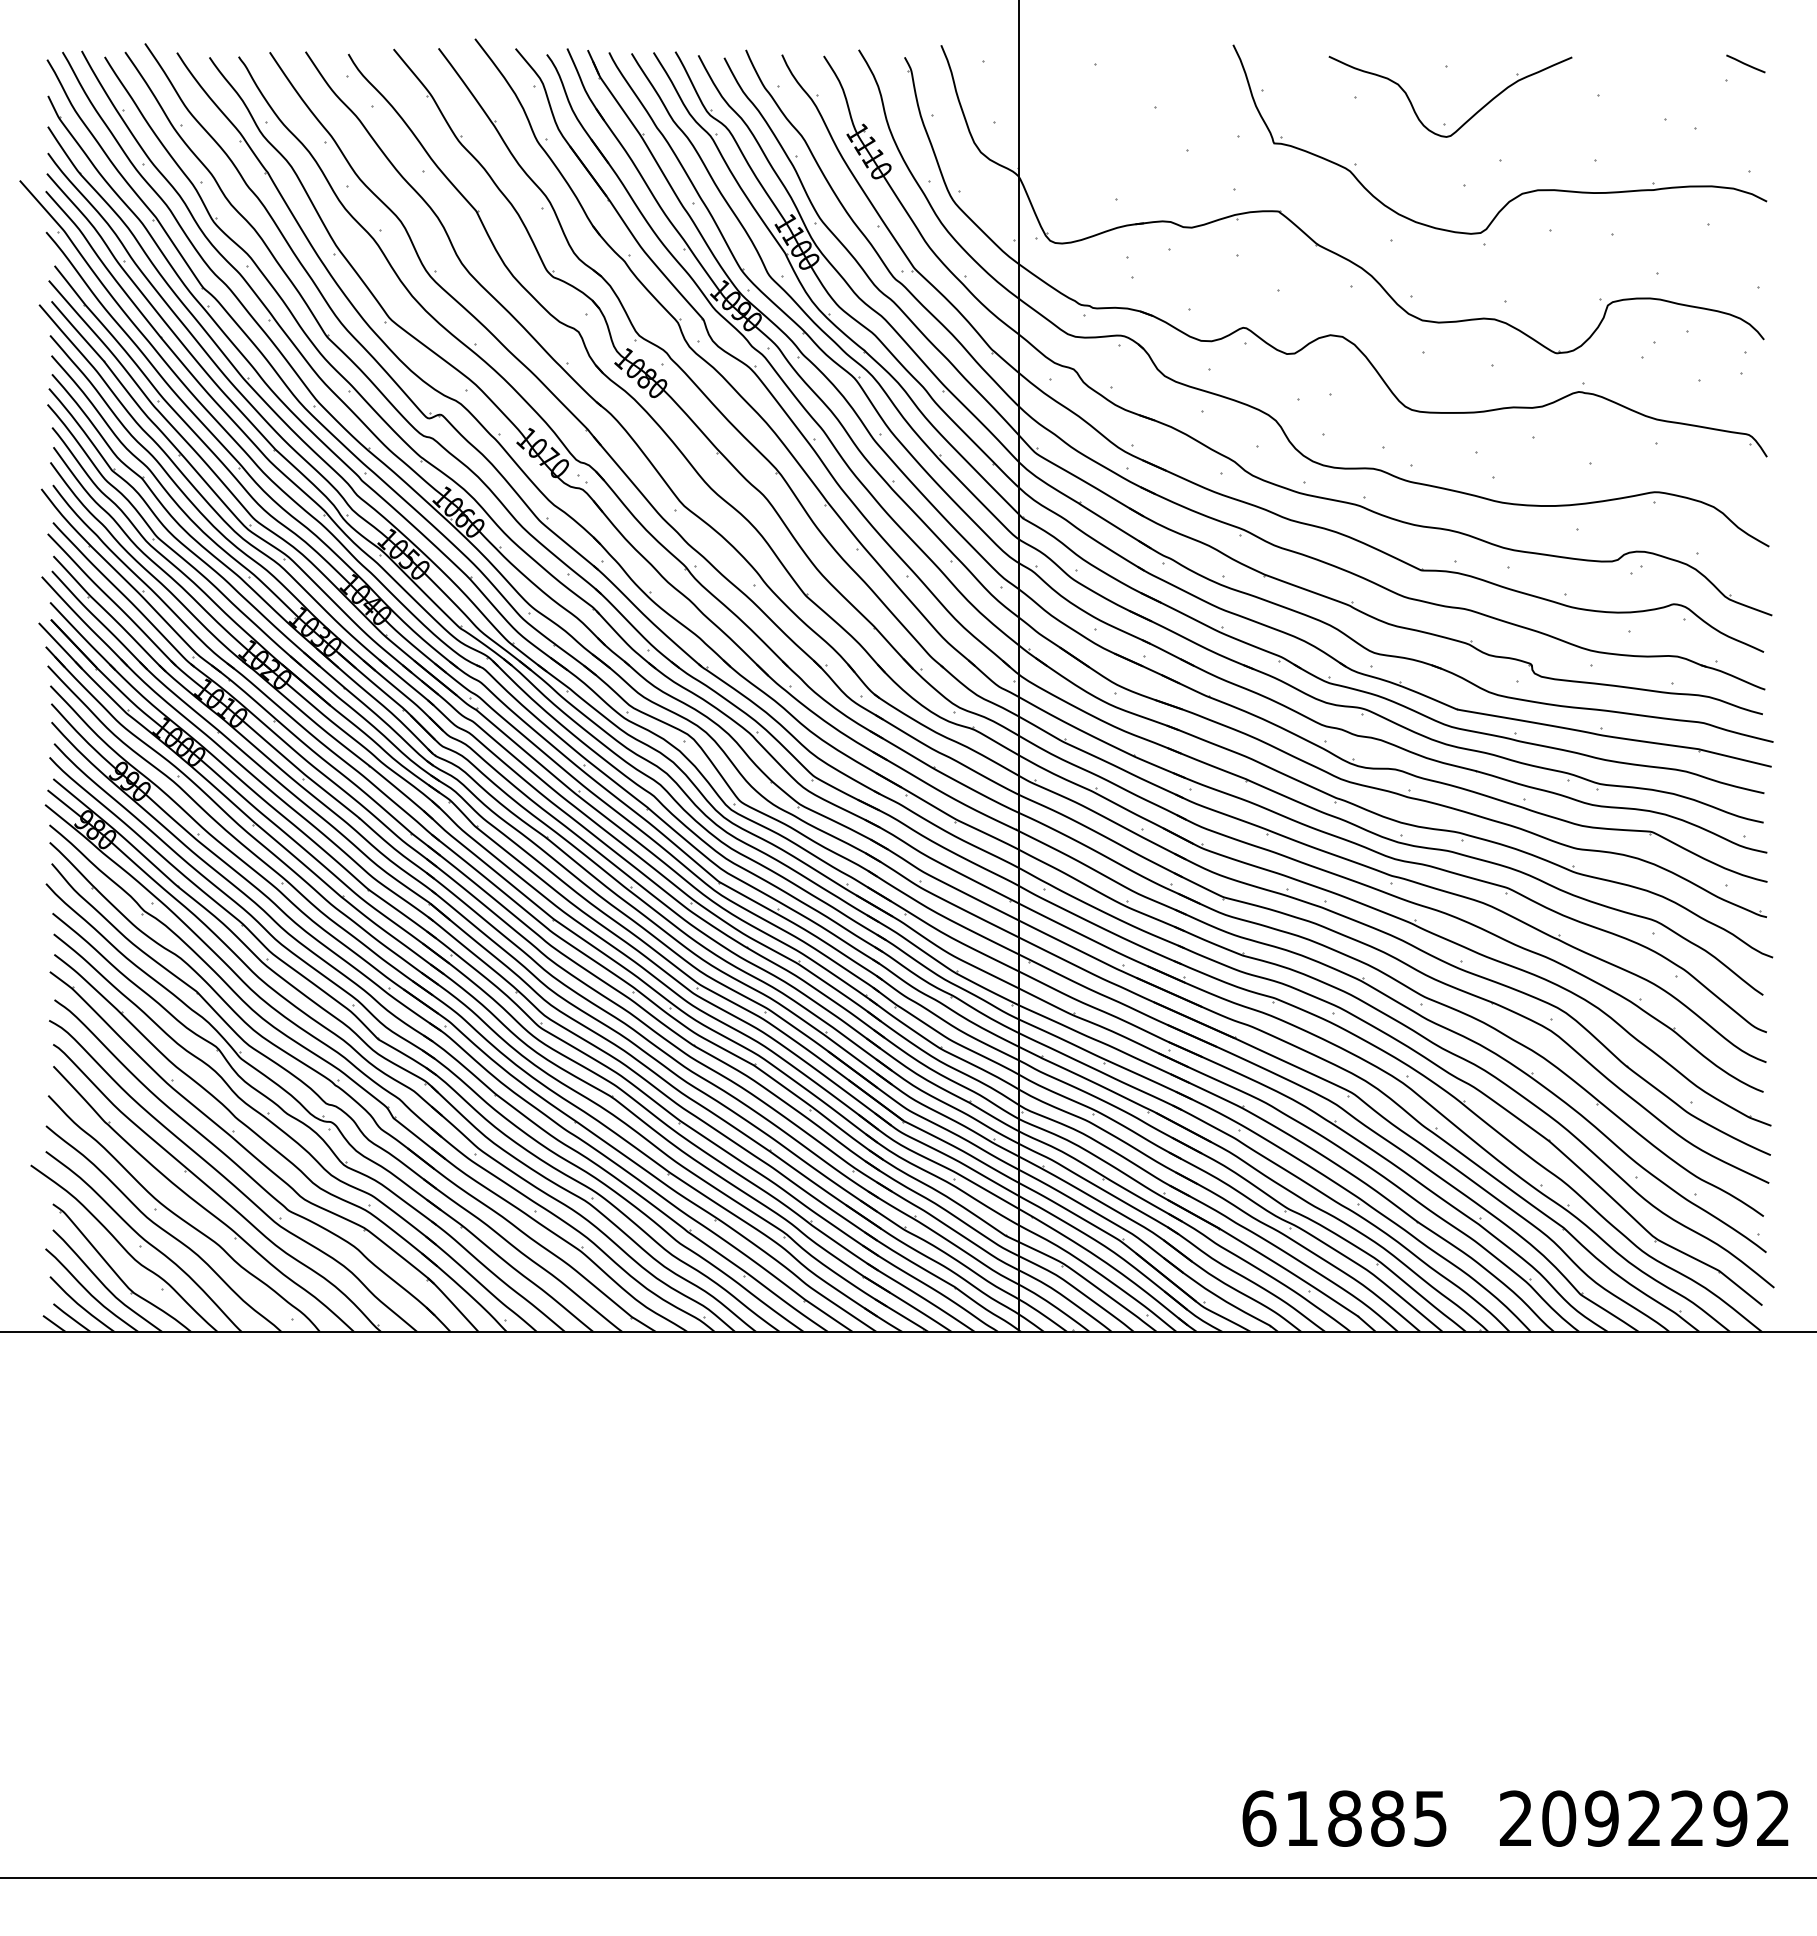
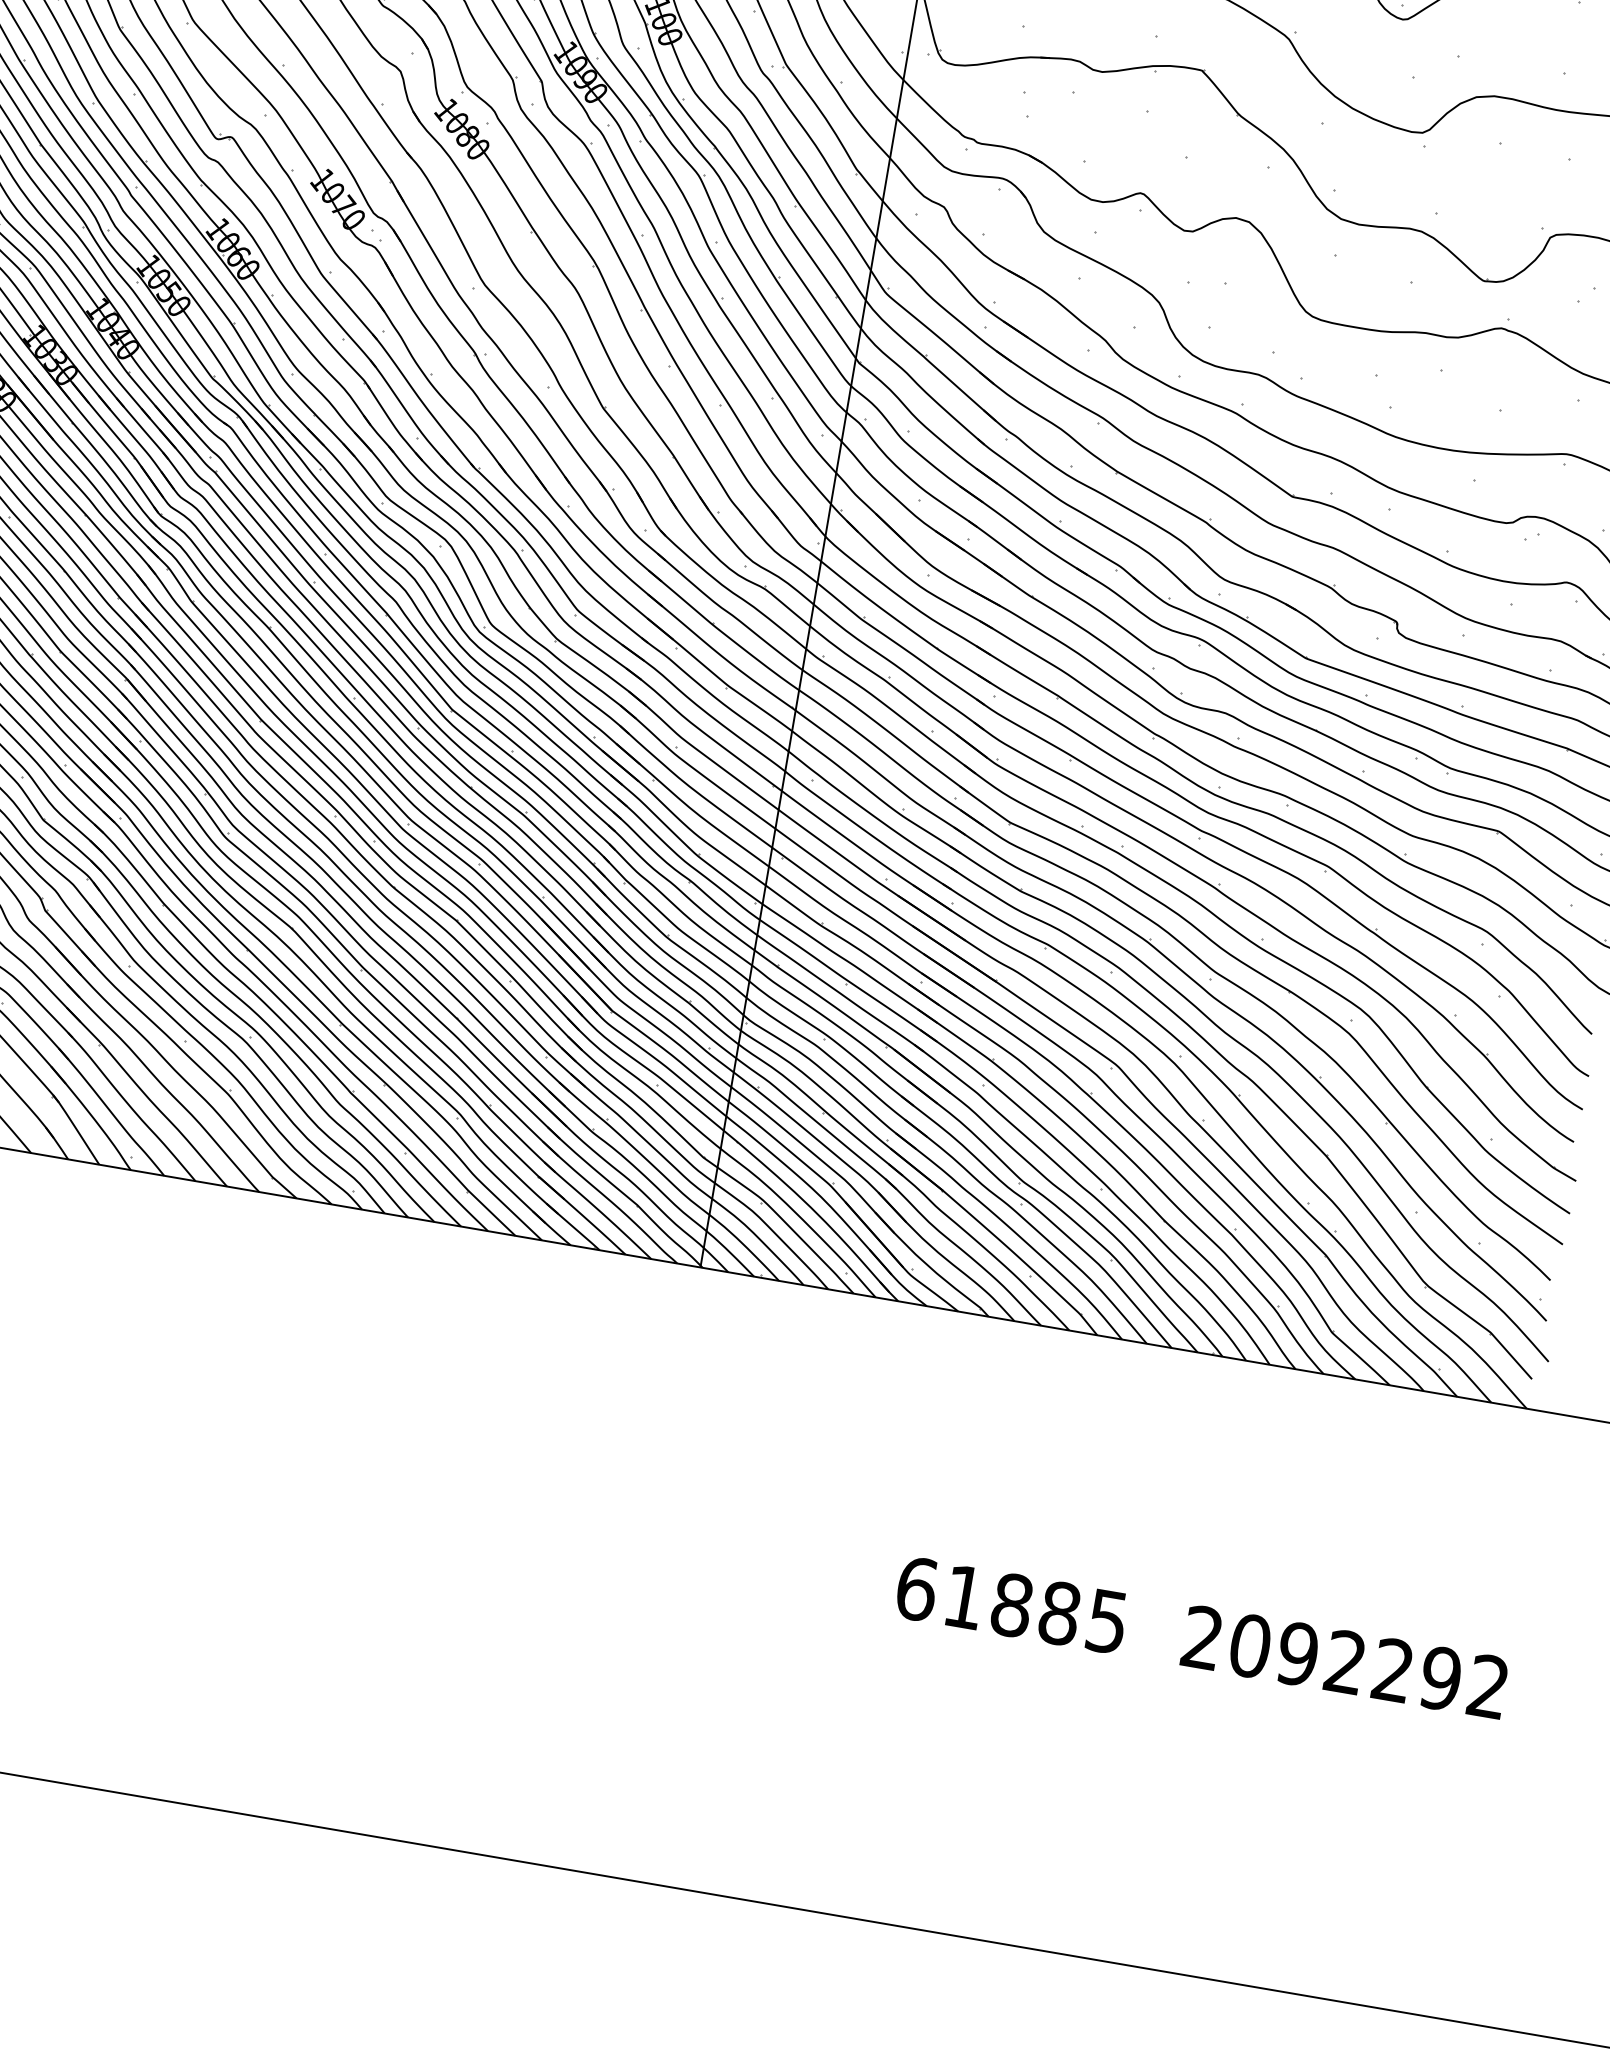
text: (1515, 1818) -> (1201, 1637), moved

